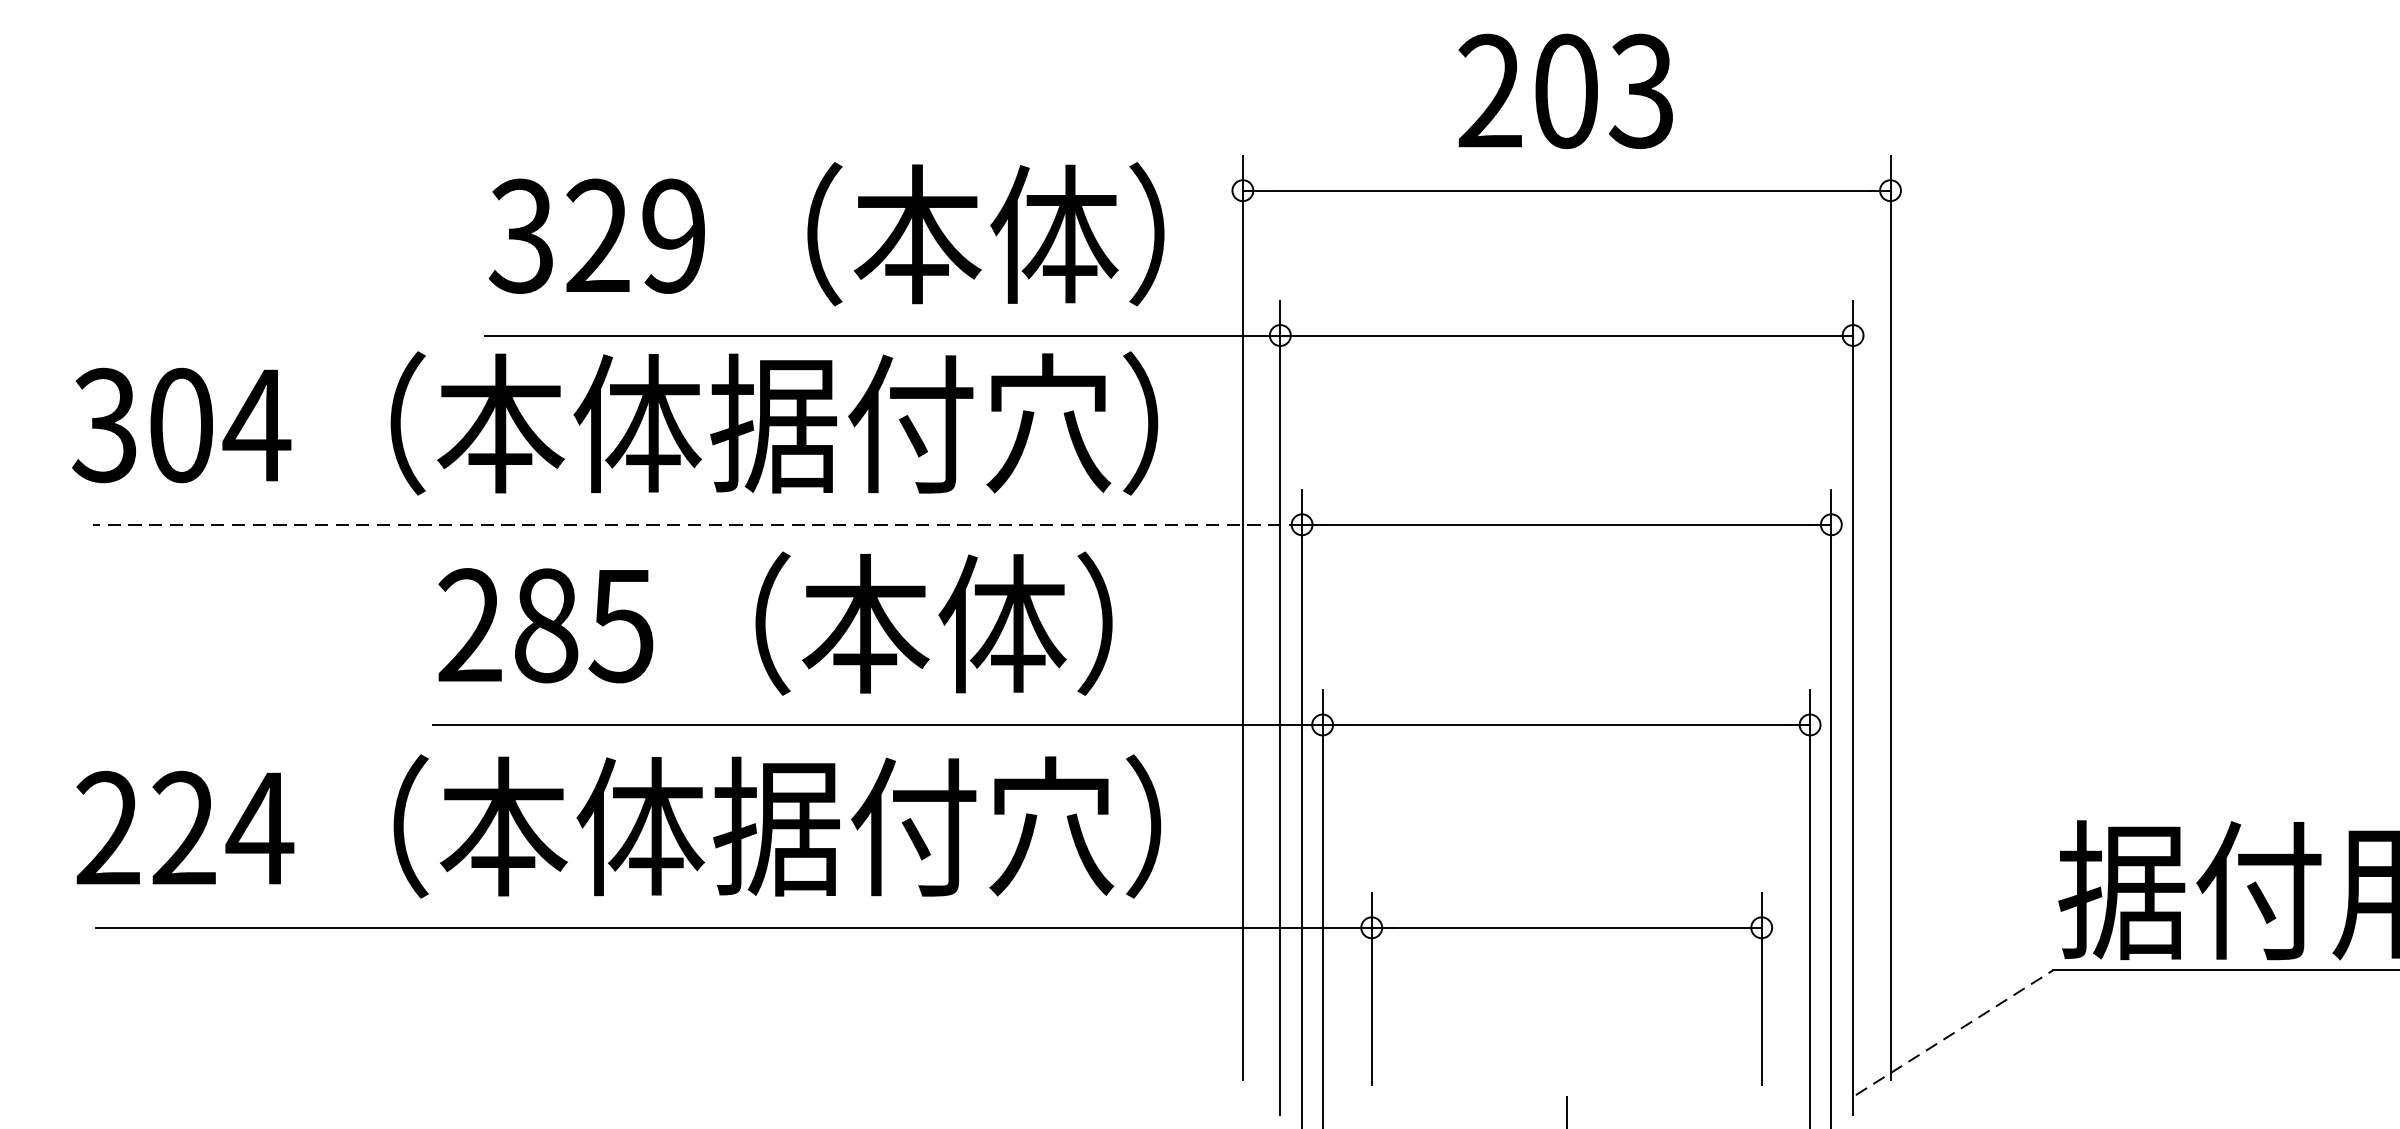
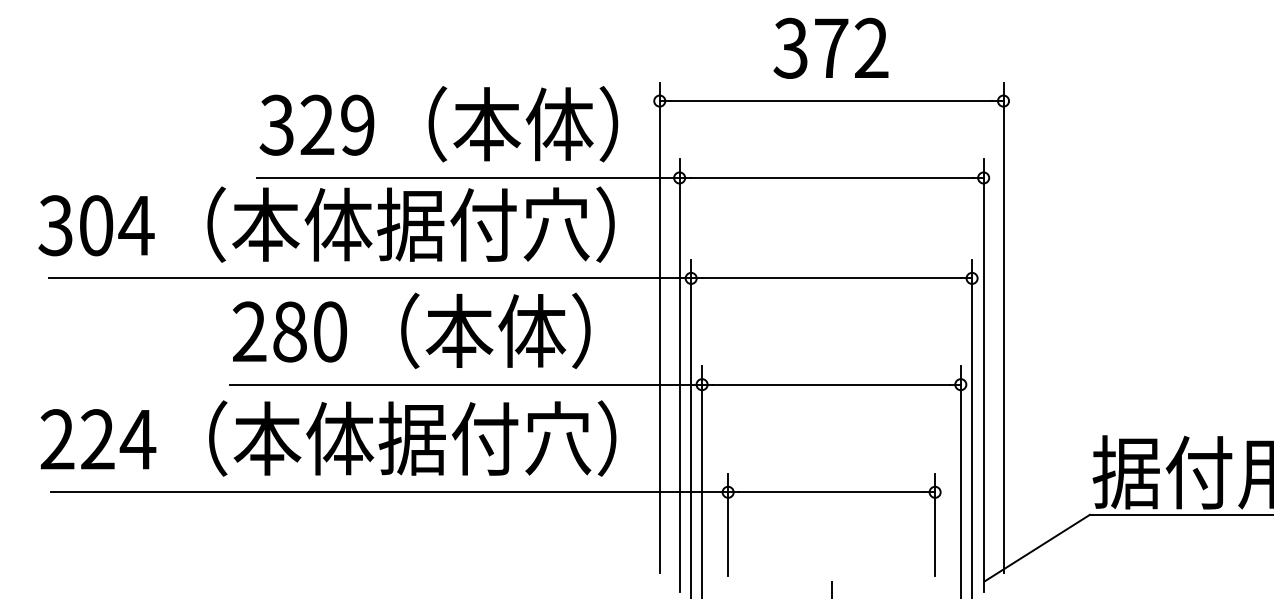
text: (1564, 89) -> (830, 47), 203 -> 372
line: (697, 524) -> (370, 278), dashed -> solid
text: (620, 624) -> (329, 331), 285 -> 280
line: (1954, 1031) -> (1037, 547), dashed -> solid

